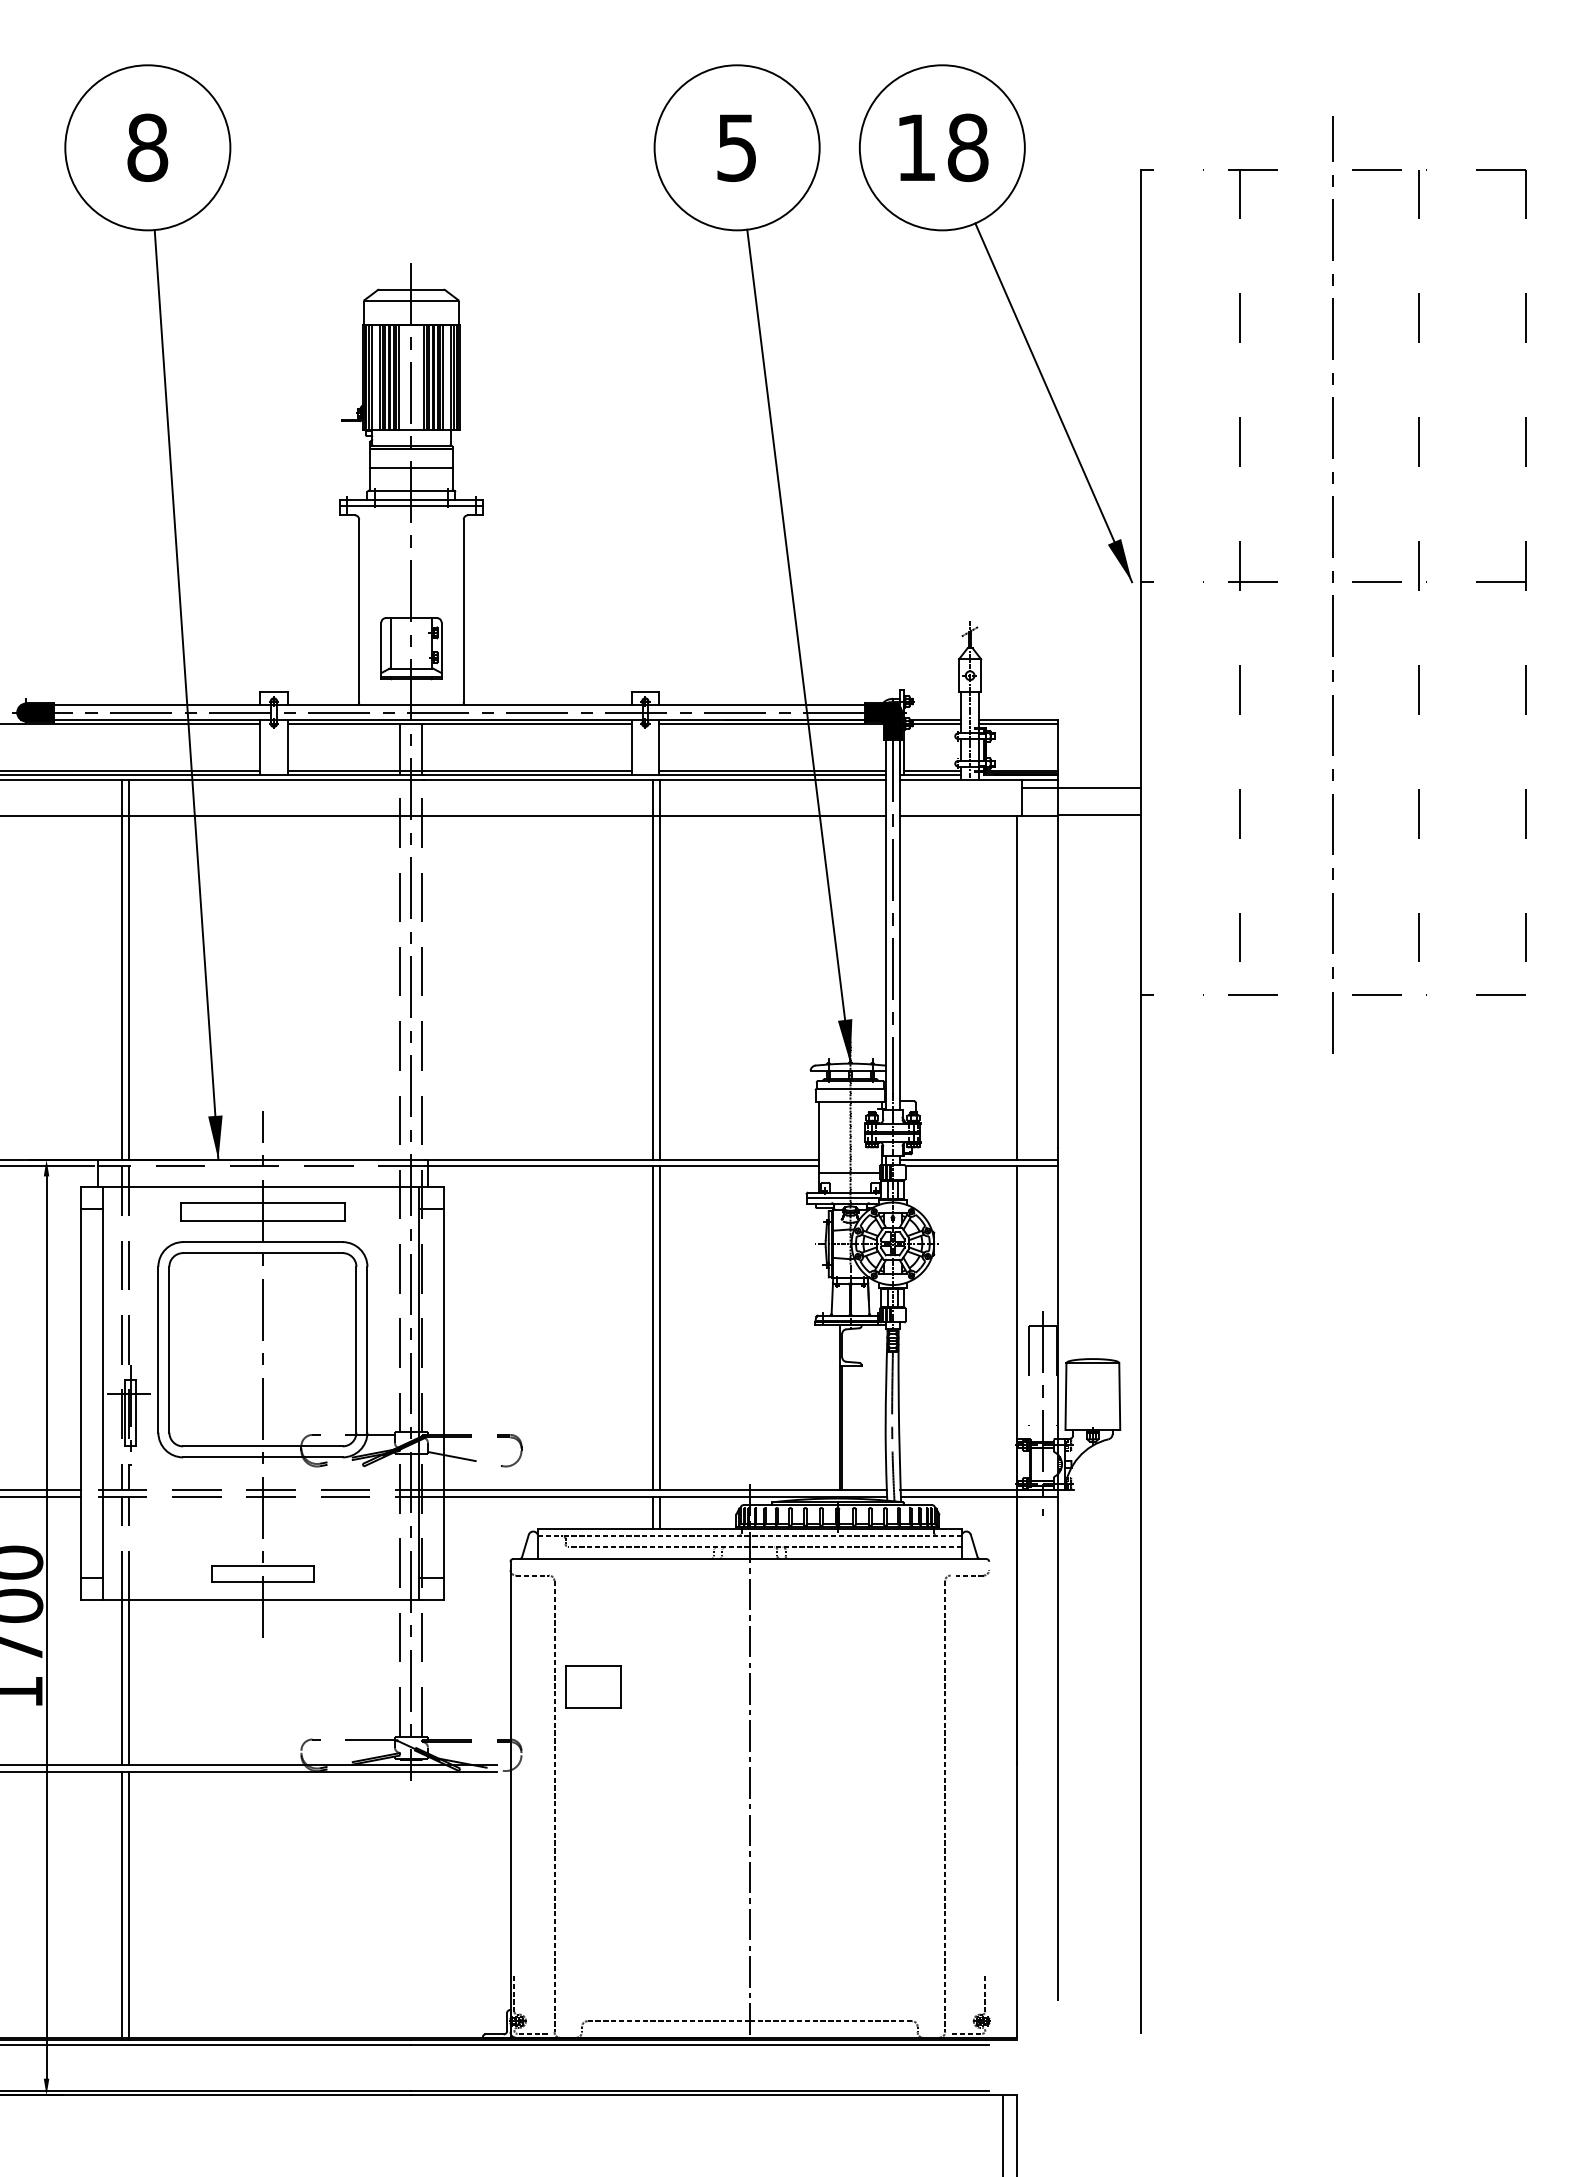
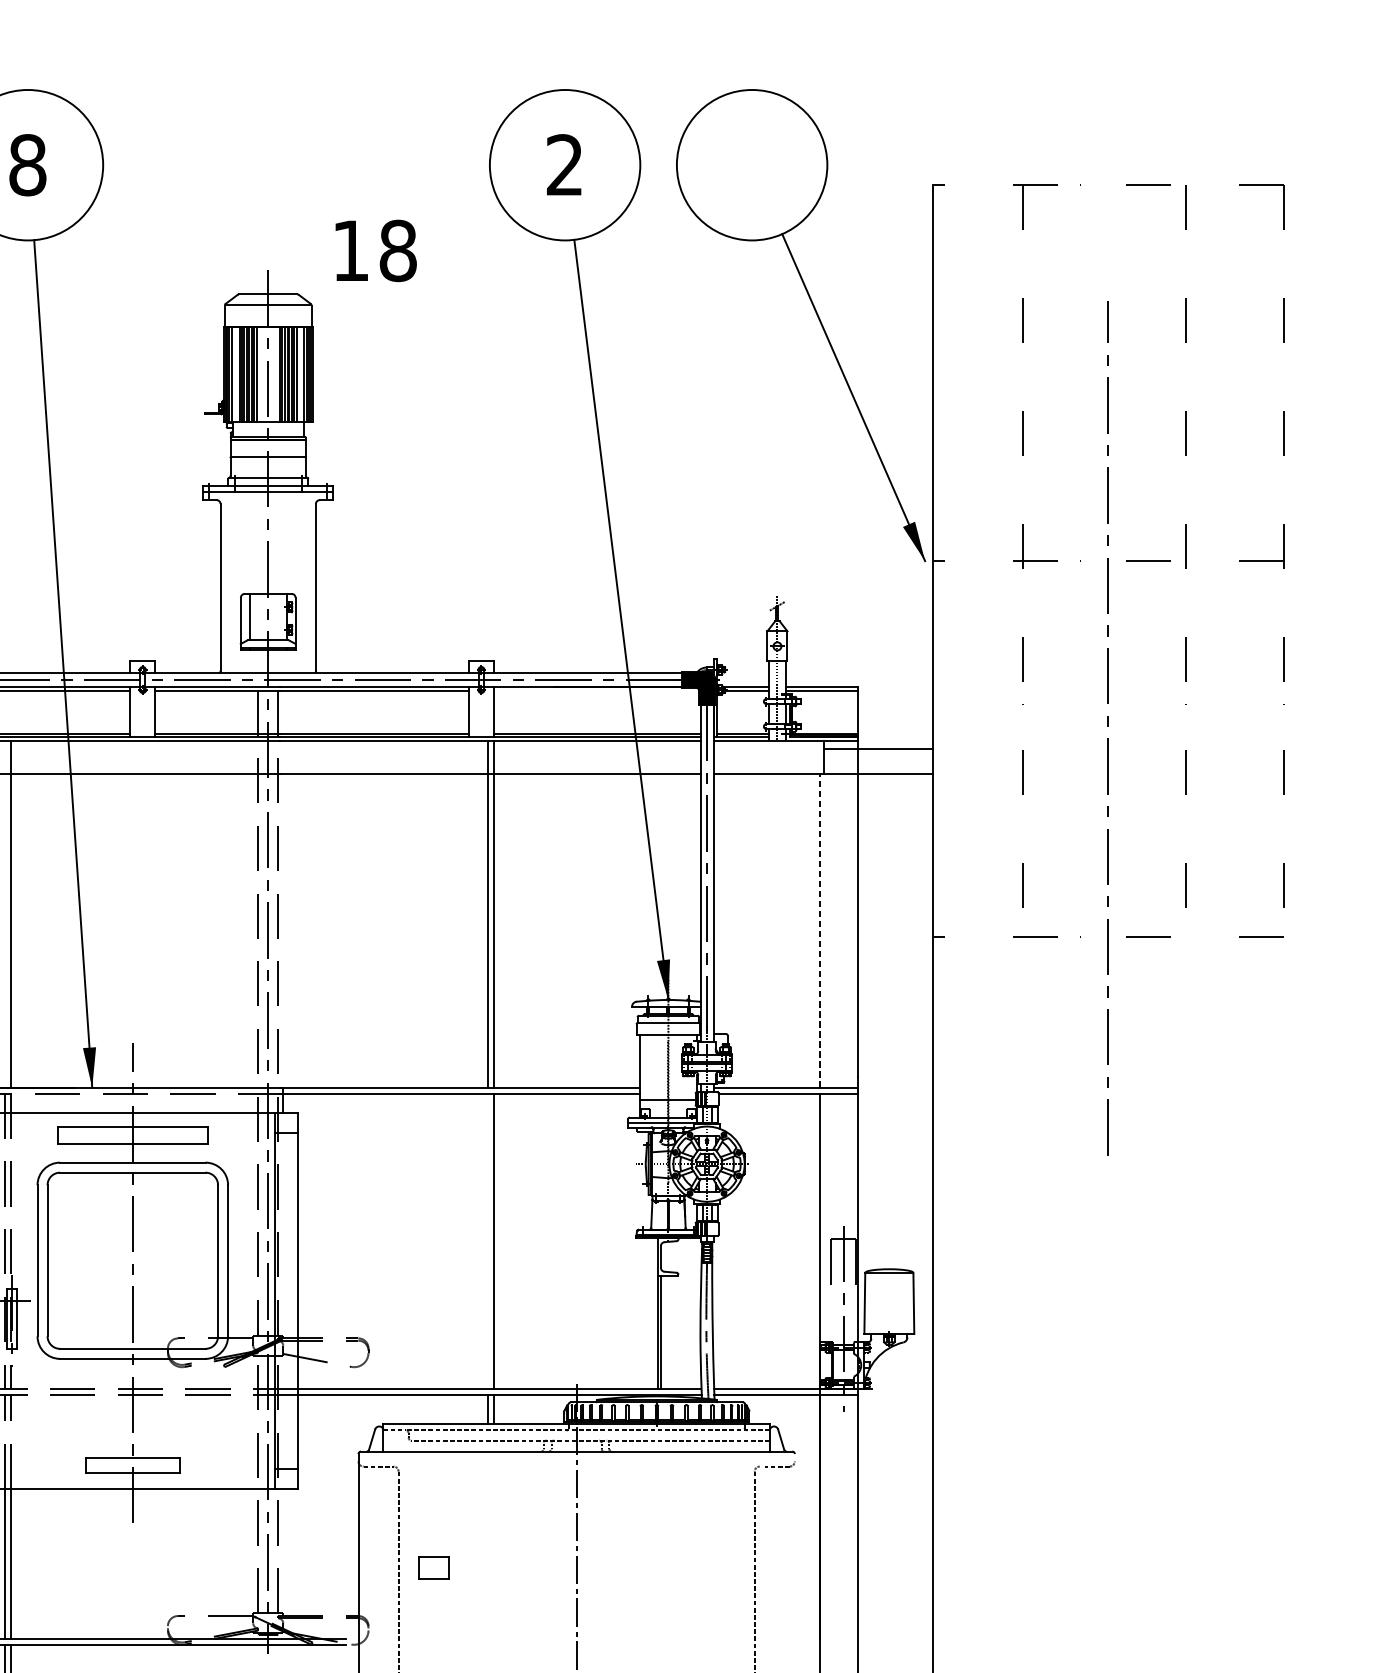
text: (736, 147) -> (564, 164), 5 -> 2
text: (943, 147) -> (375, 250), moved
line: (1332, 582) -> (1107, 726), moved
line: (771, 724) -> (596, 690), removed
line: (122, 969) -> (4, 914), removed
line: (1016, 987) -> (819, 930), solid -> dashed
line: (652, 1328) -> (487, 1241), removed
part: (593, 1686) -> (434, 1567), size x0.6

